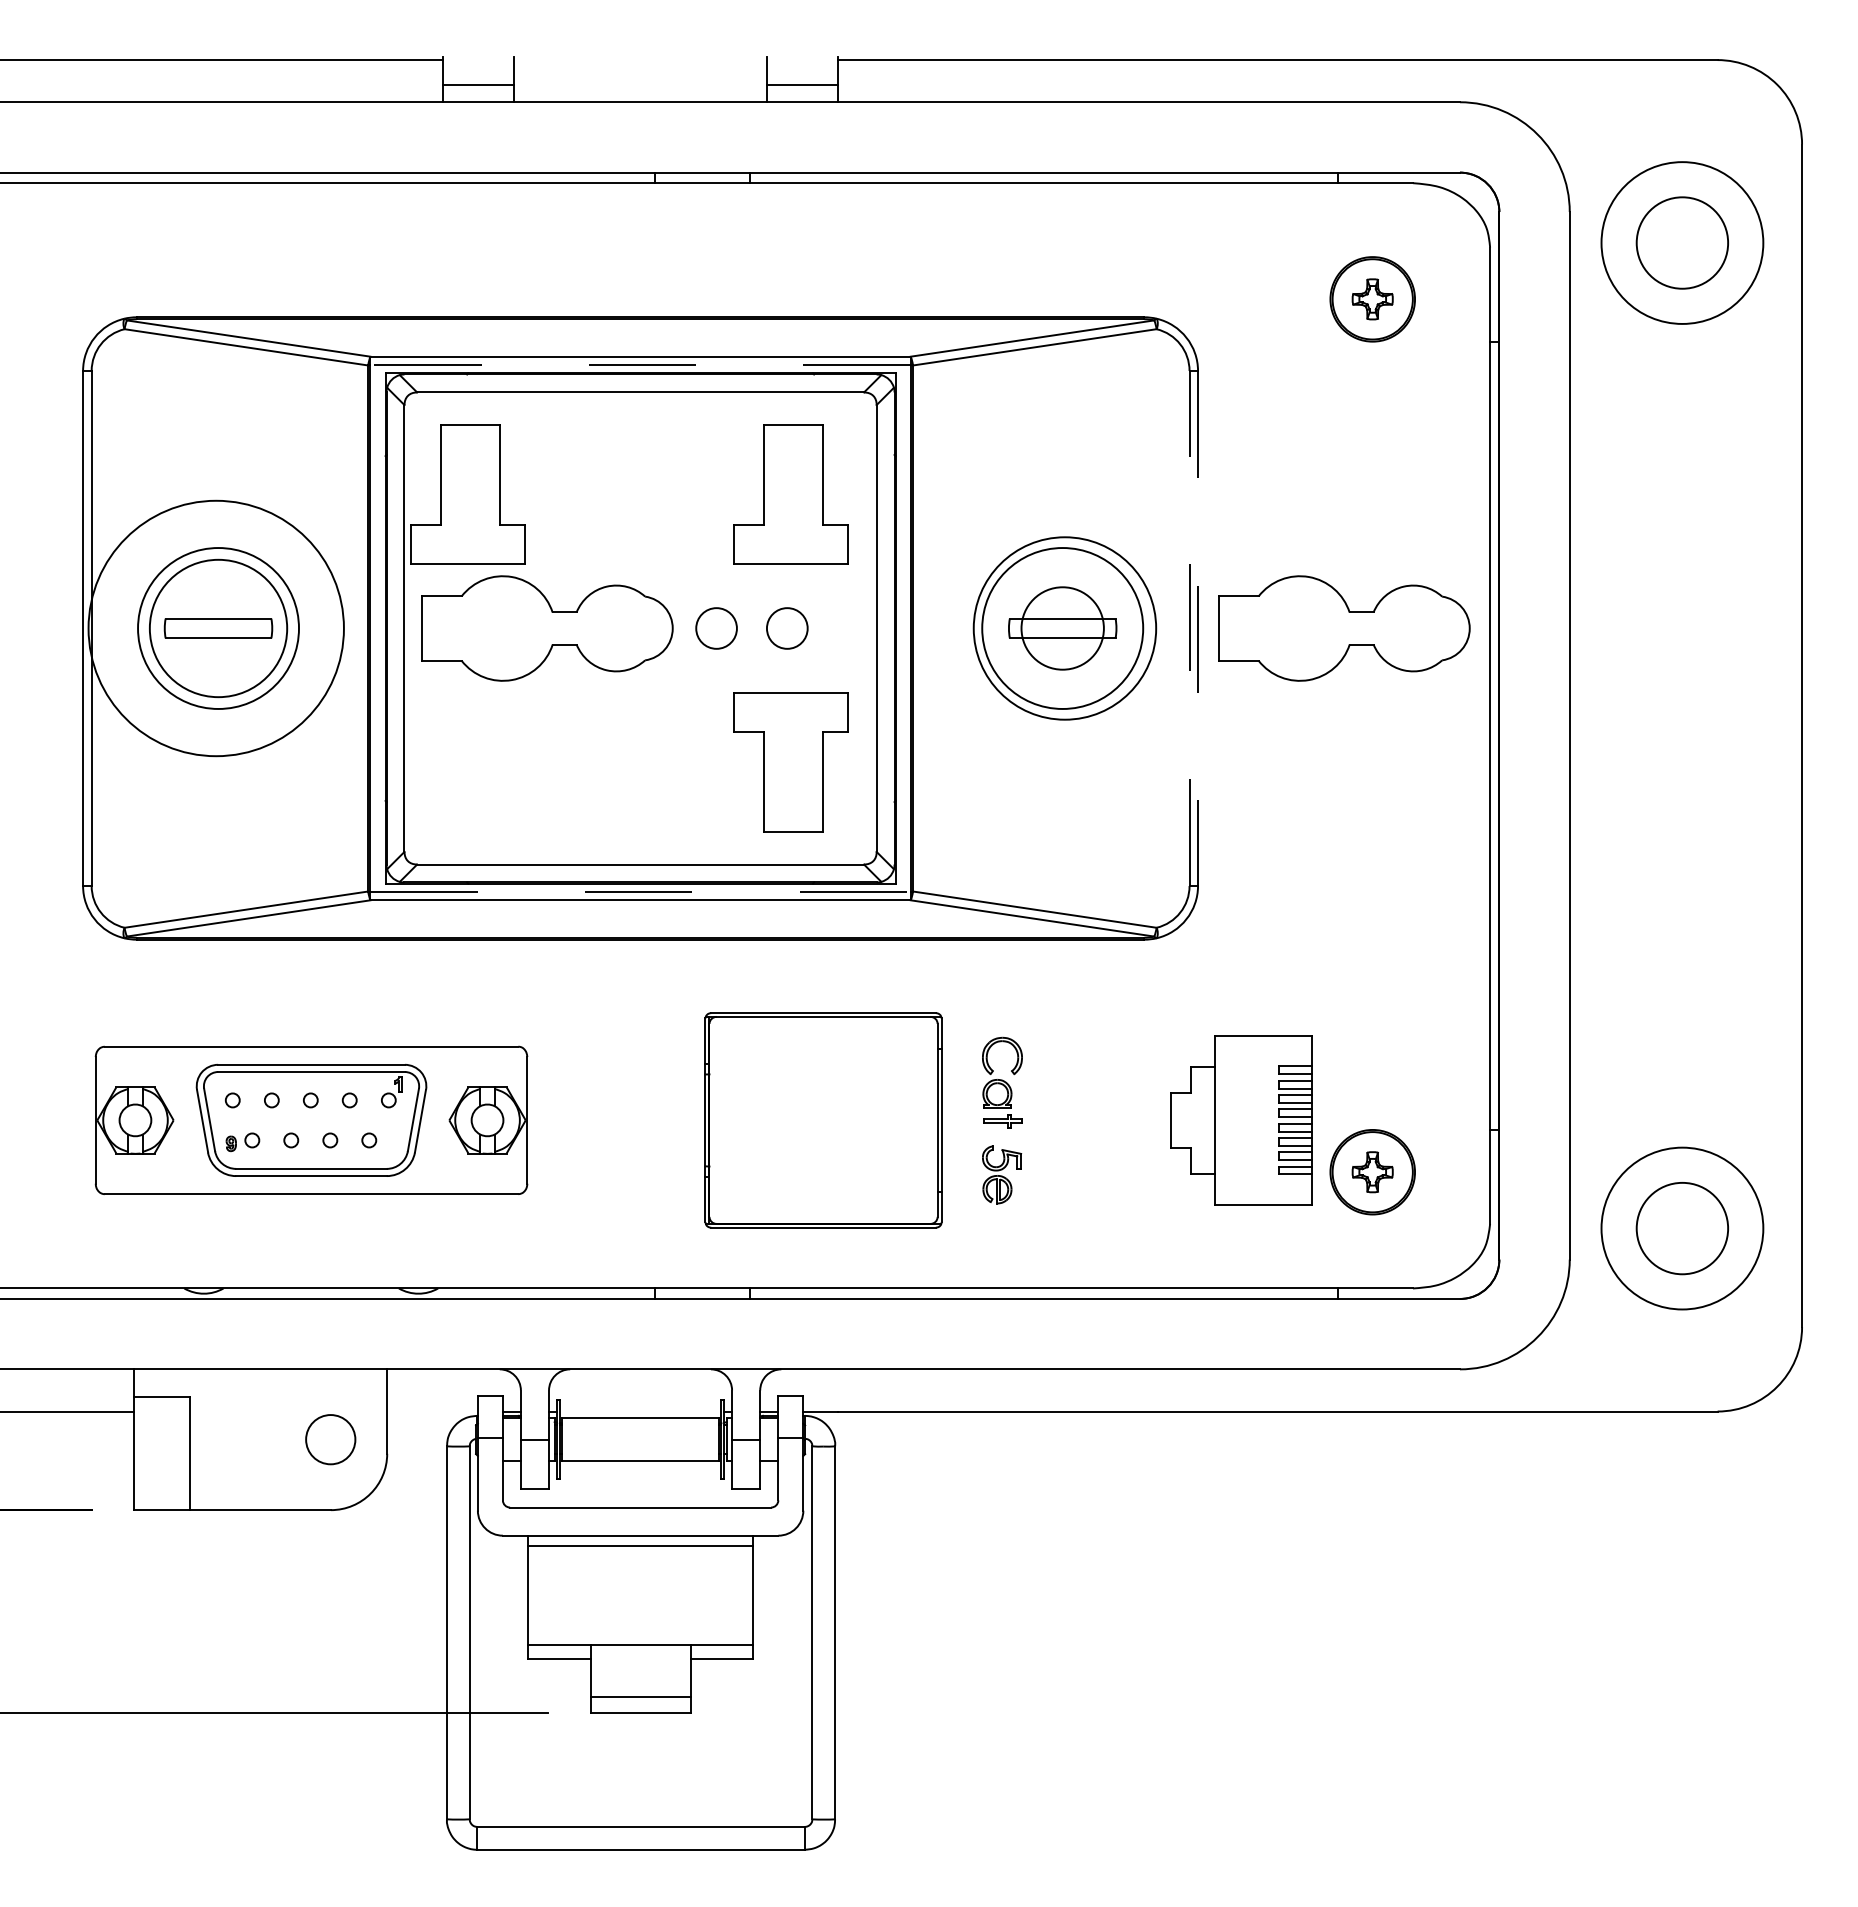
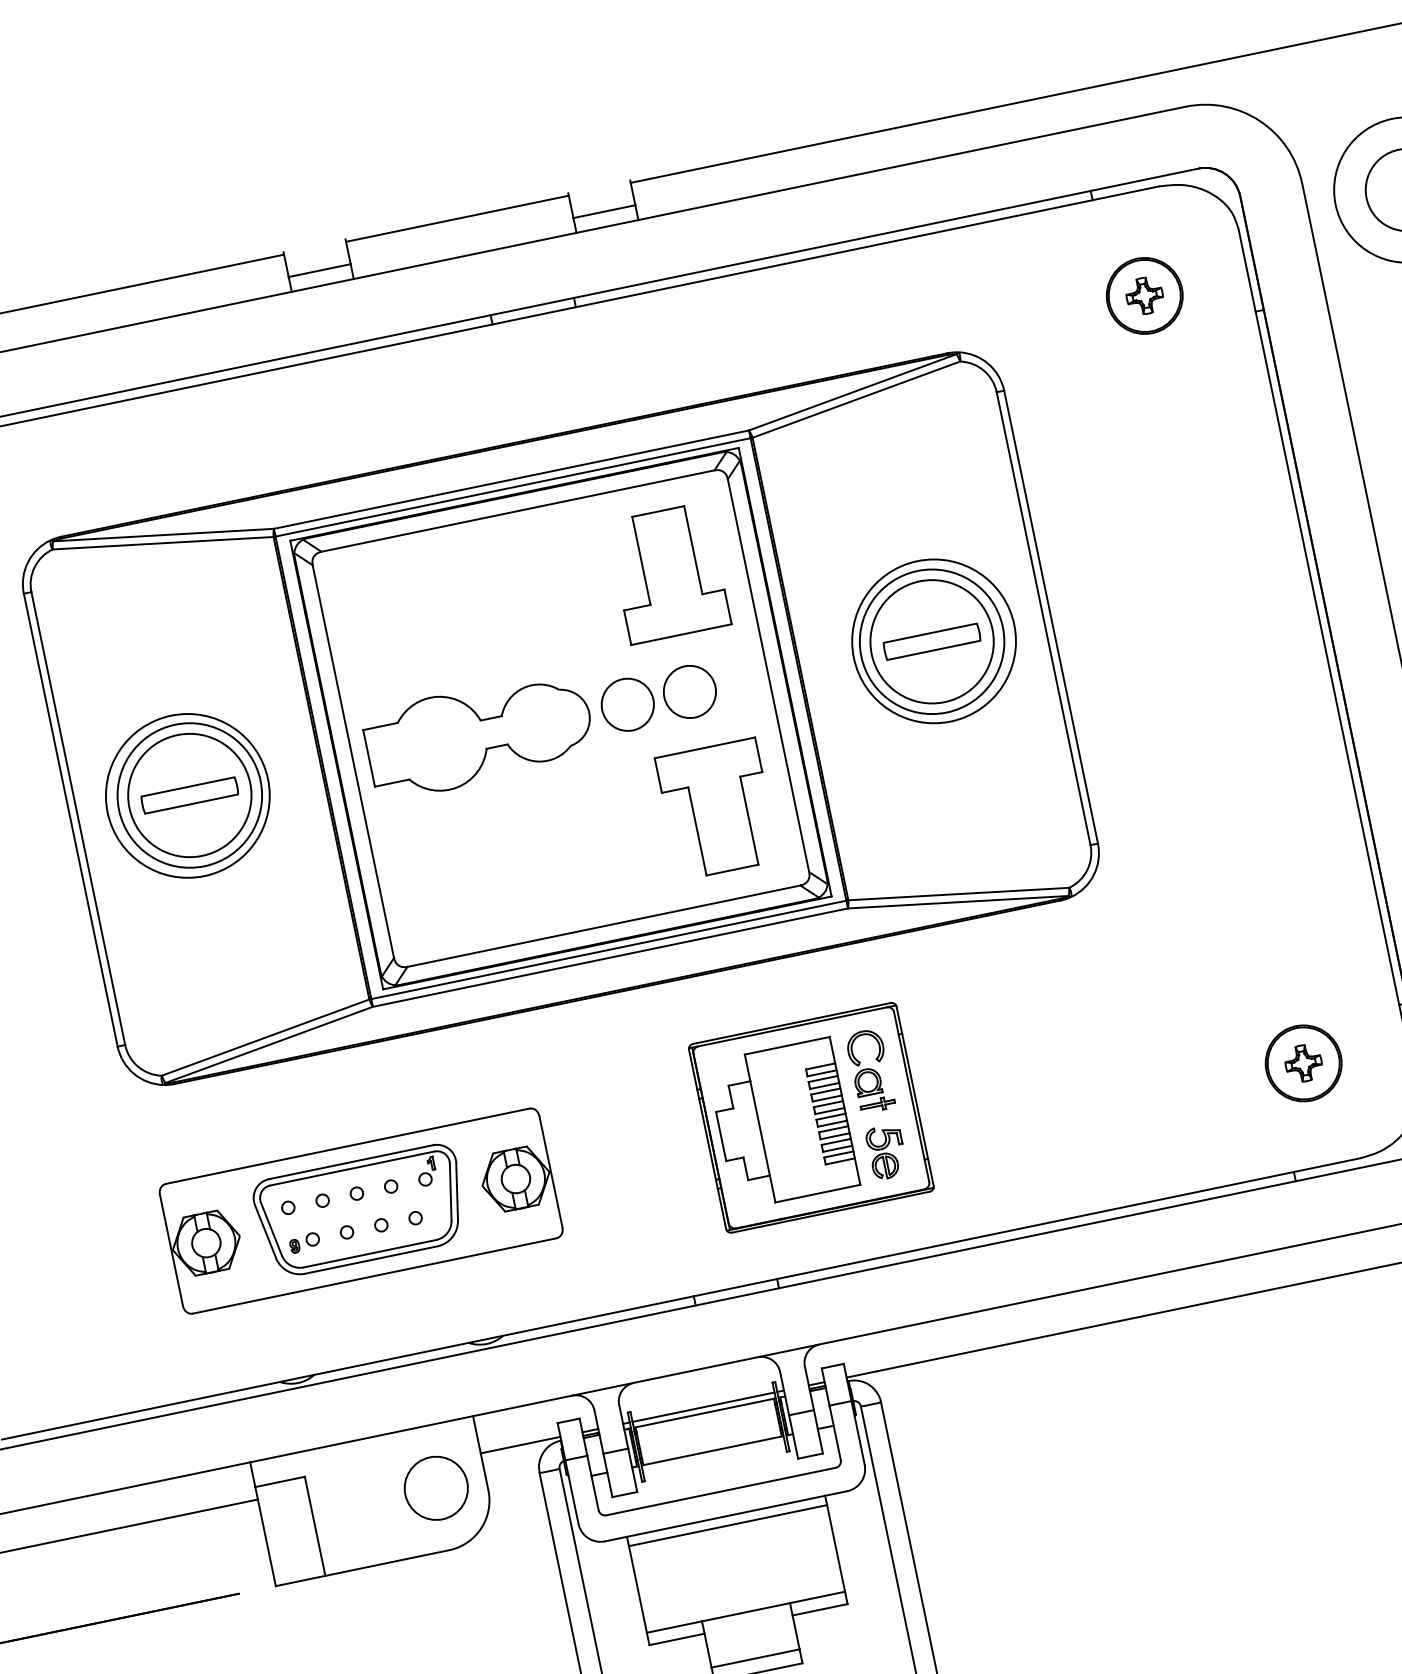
line: (640, 59) -> (457, 218), added
line: (640, 365) -> (512, 487), dashed -> solid
part: (467, 494) -> (384, 632), removed
circle: (216, 628) -> (188, 795), size x0.71
circle: (716, 628) -> (627, 704), size x1.43
circle: (787, 628) -> (690, 691), size x1.43
circle: (1062, 628) -> (931, 641), size x1.67
line: (1189, 628) -> (1043, 618), dashed -> solid
line: (1198, 628) -> (1051, 617), dashed -> solid
part: (1344, 628) -> (1179, 590), removed
line: (641, 891) -> (609, 949), dashed -> solid
part: (1002, 1082) -> (870, 1070), moved
part: (1241, 1120) -> (783, 1123), moved
part: (1002, 1174) -> (887, 1151), moved
line: (432, 1411) -> (520, 1444), added
line: (640, 1411) -> (703, 1407), added
circle: (330, 1439) -> (435, 1488), size x1.43

